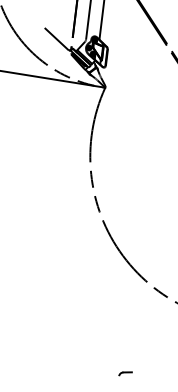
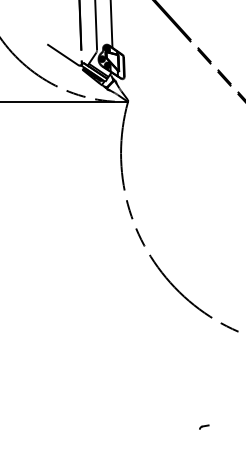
part: (126, 373) -> (204, 426), size x0.62

